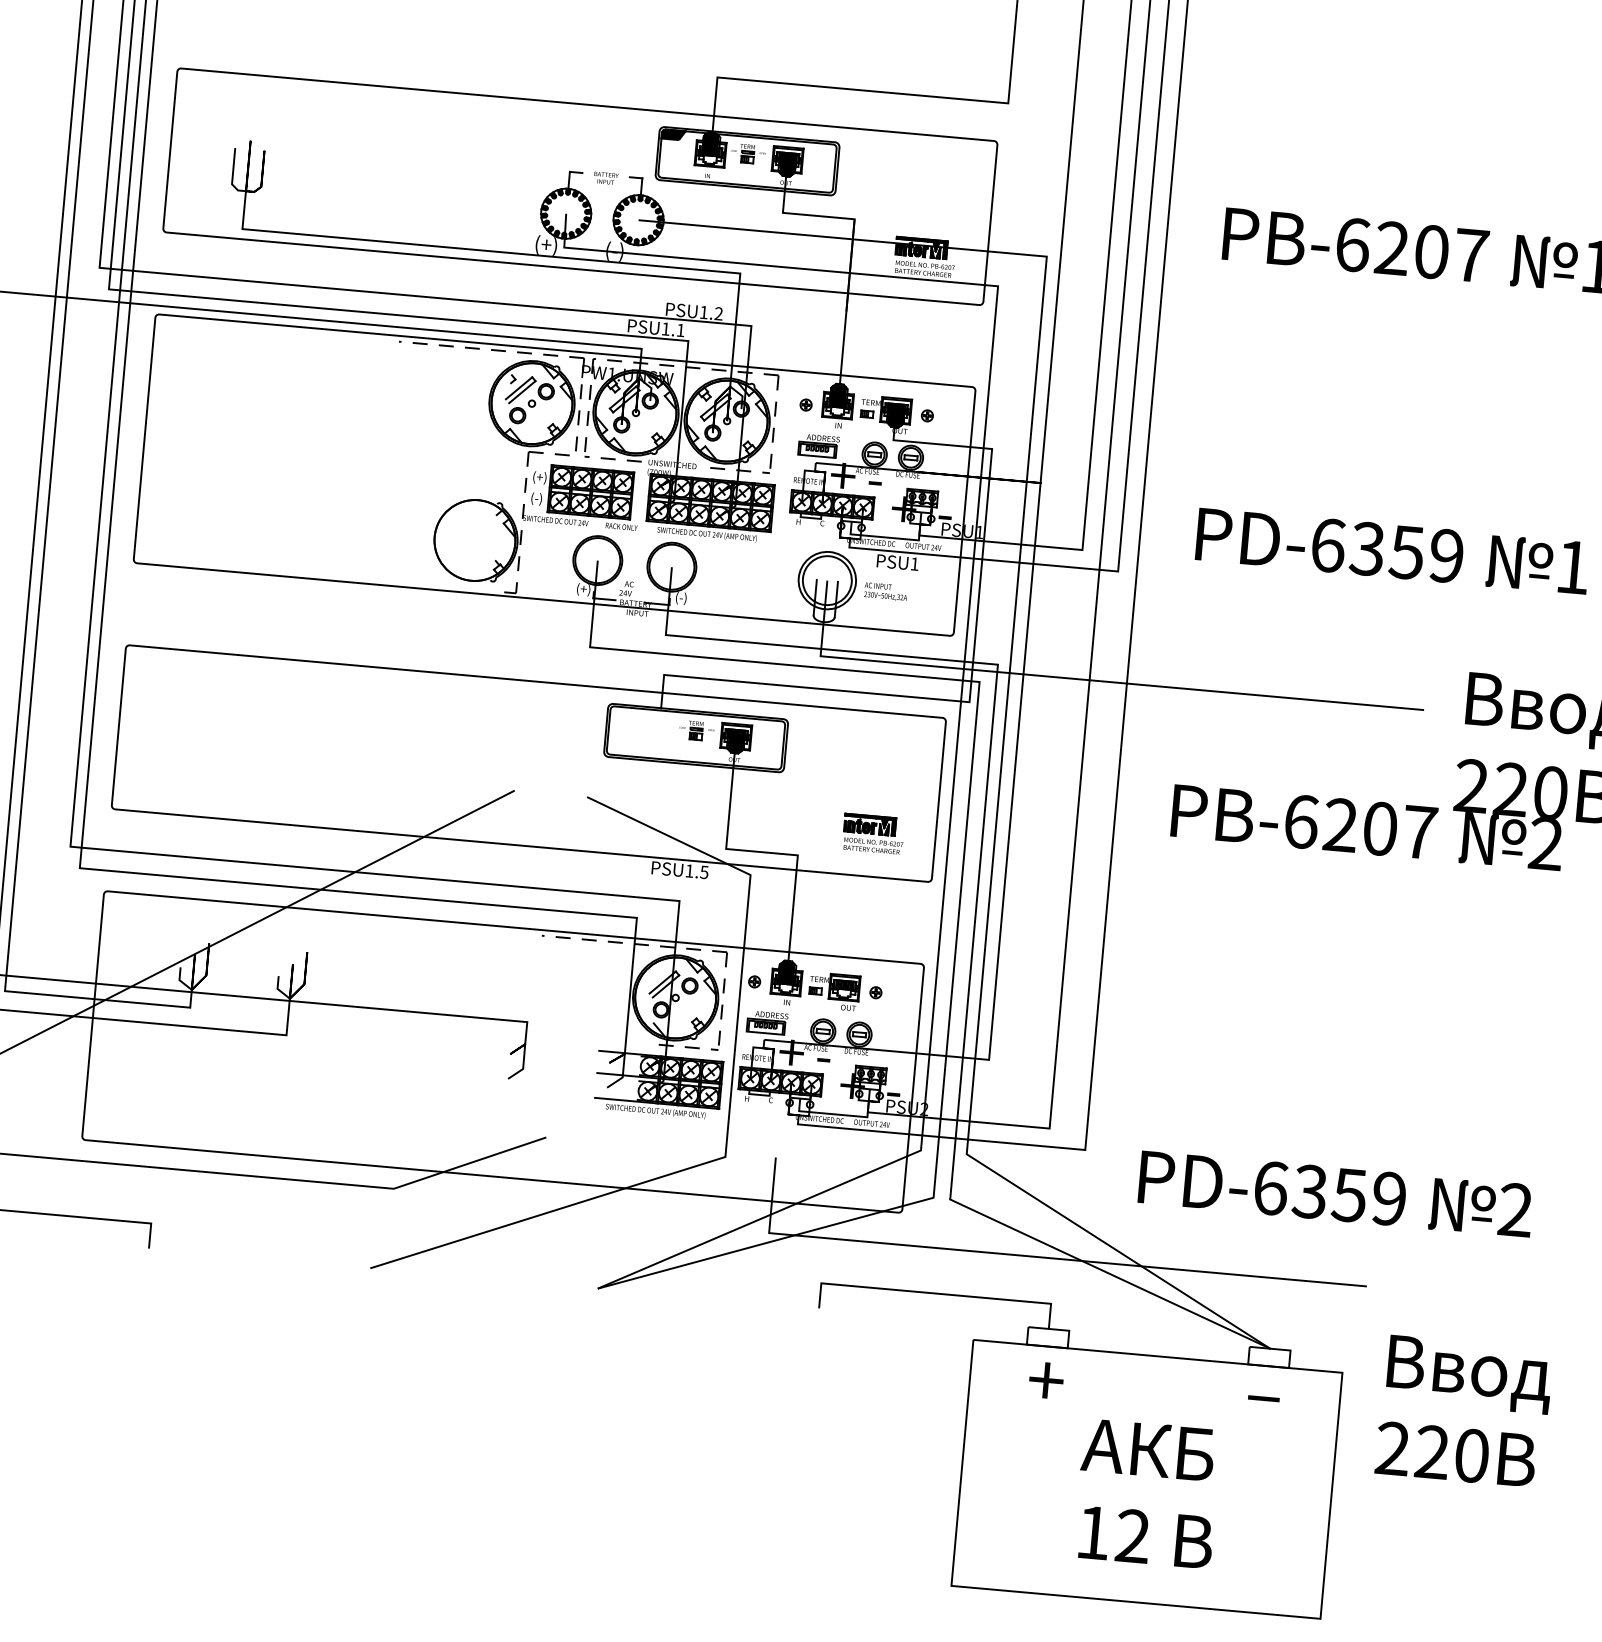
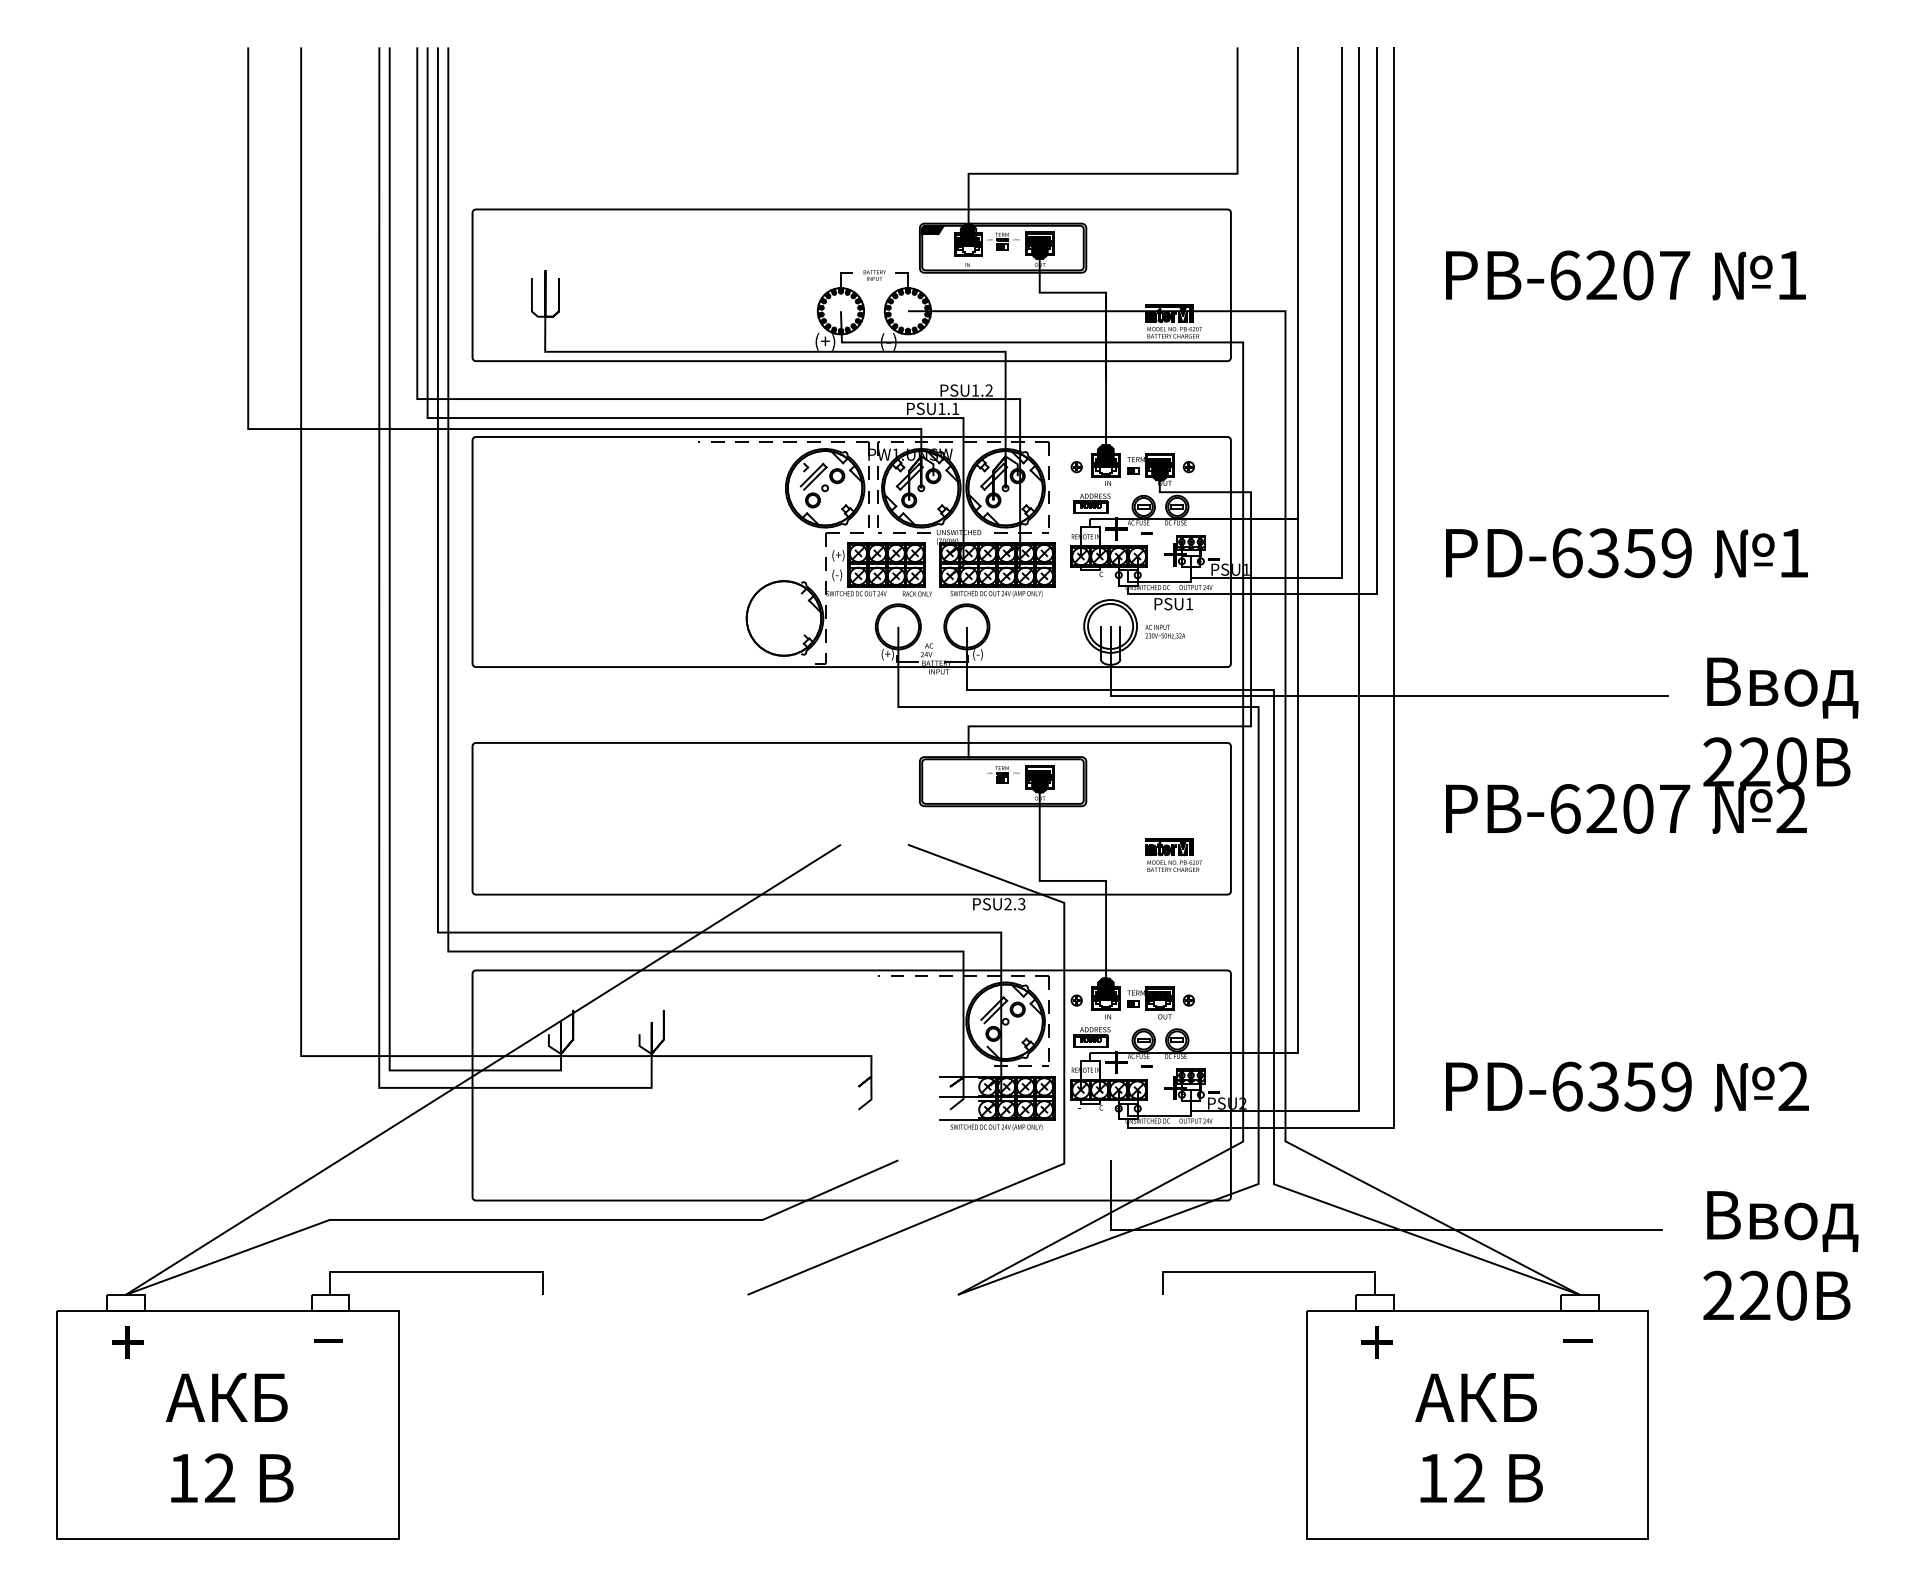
text: (696, 872) -> (1014, 904), PSU1.5 -> PSU2.3
text: (1335, 1193) -> (1627, 1086), moved
text: (1463, 1411) -> (1780, 1255), moved

